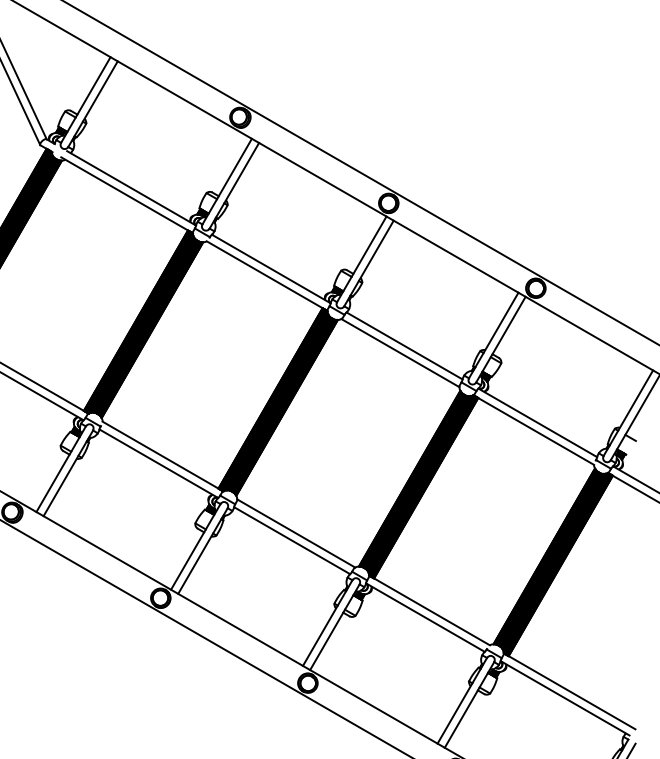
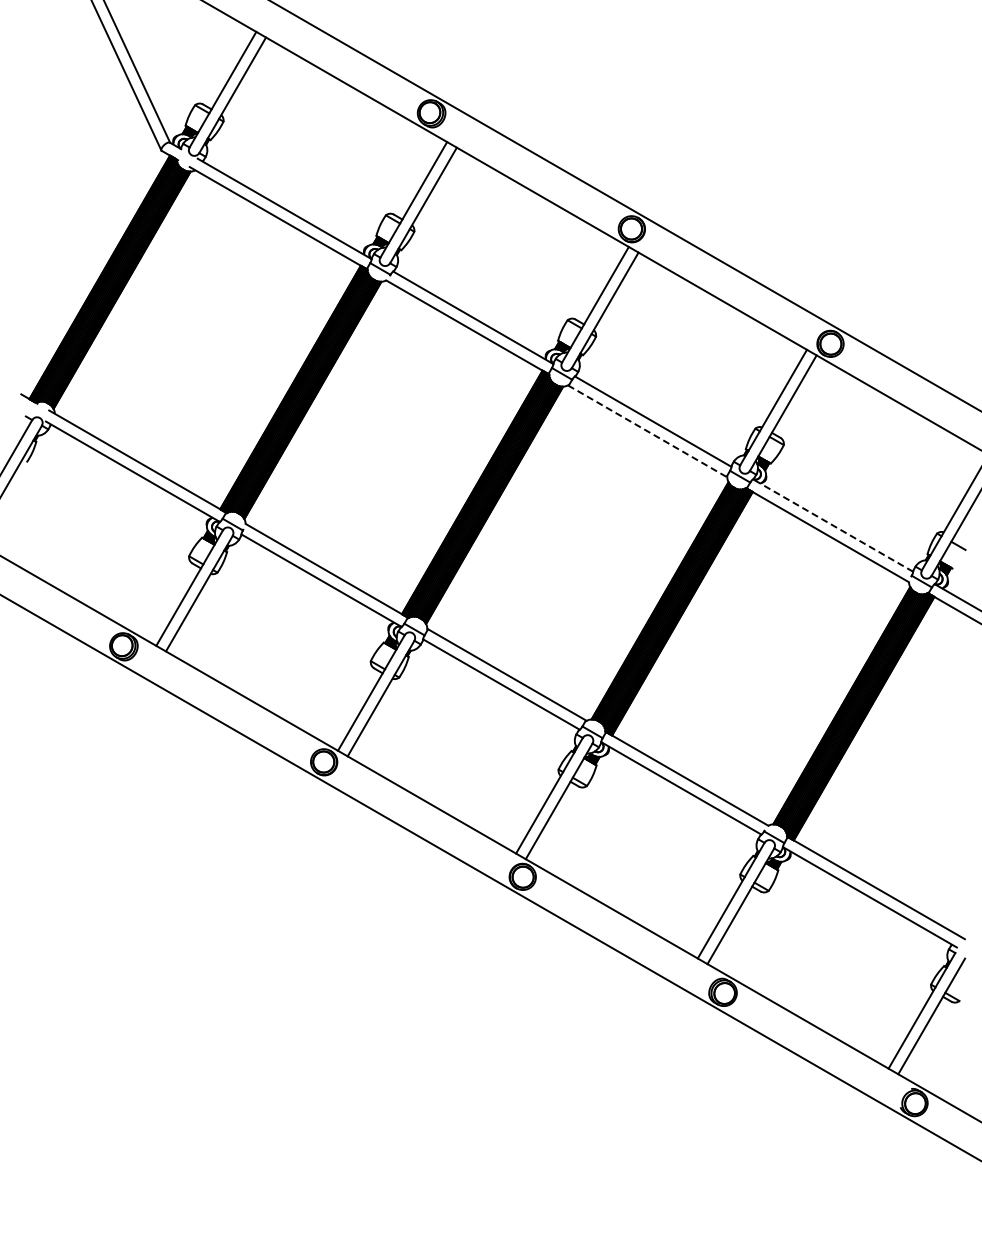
line: (400, 353) -> (647, 431), solid -> dashed
line: (538, 422) -> (833, 525), solid -> dashed

